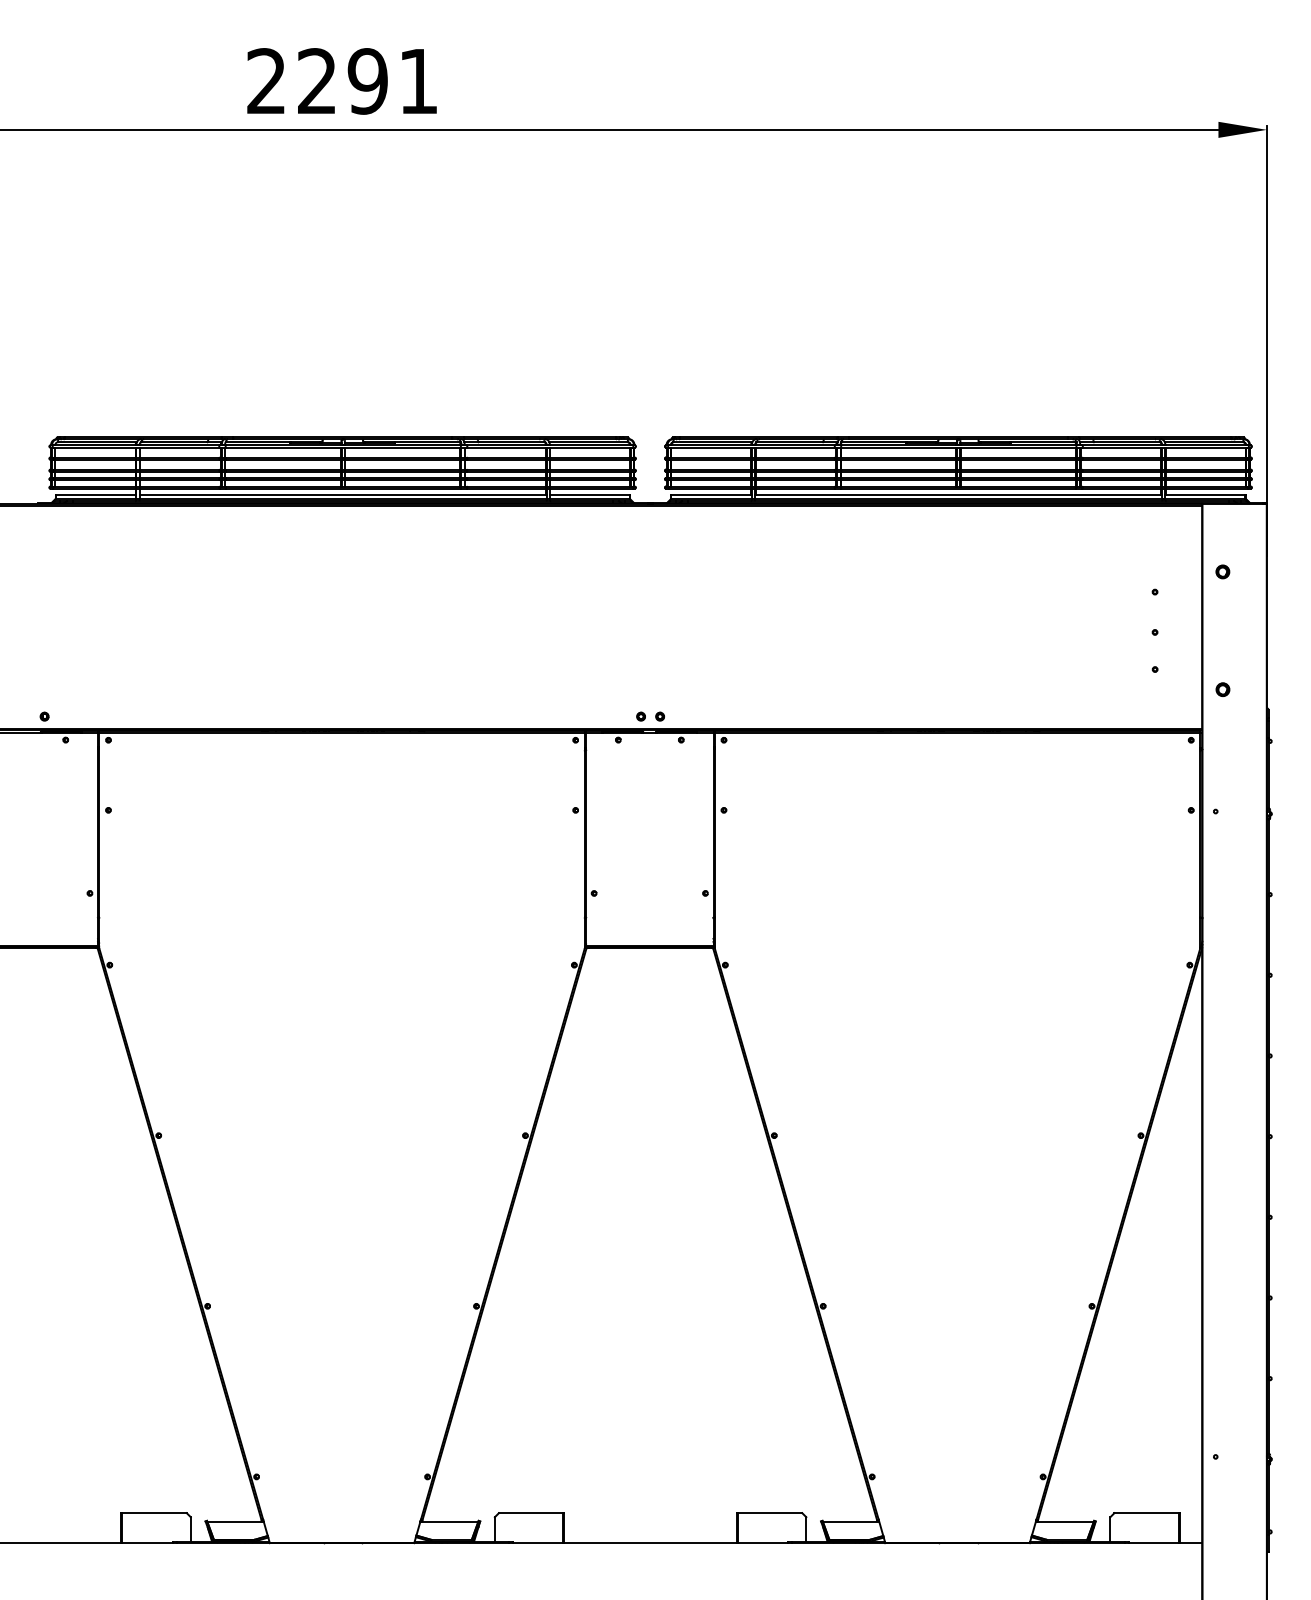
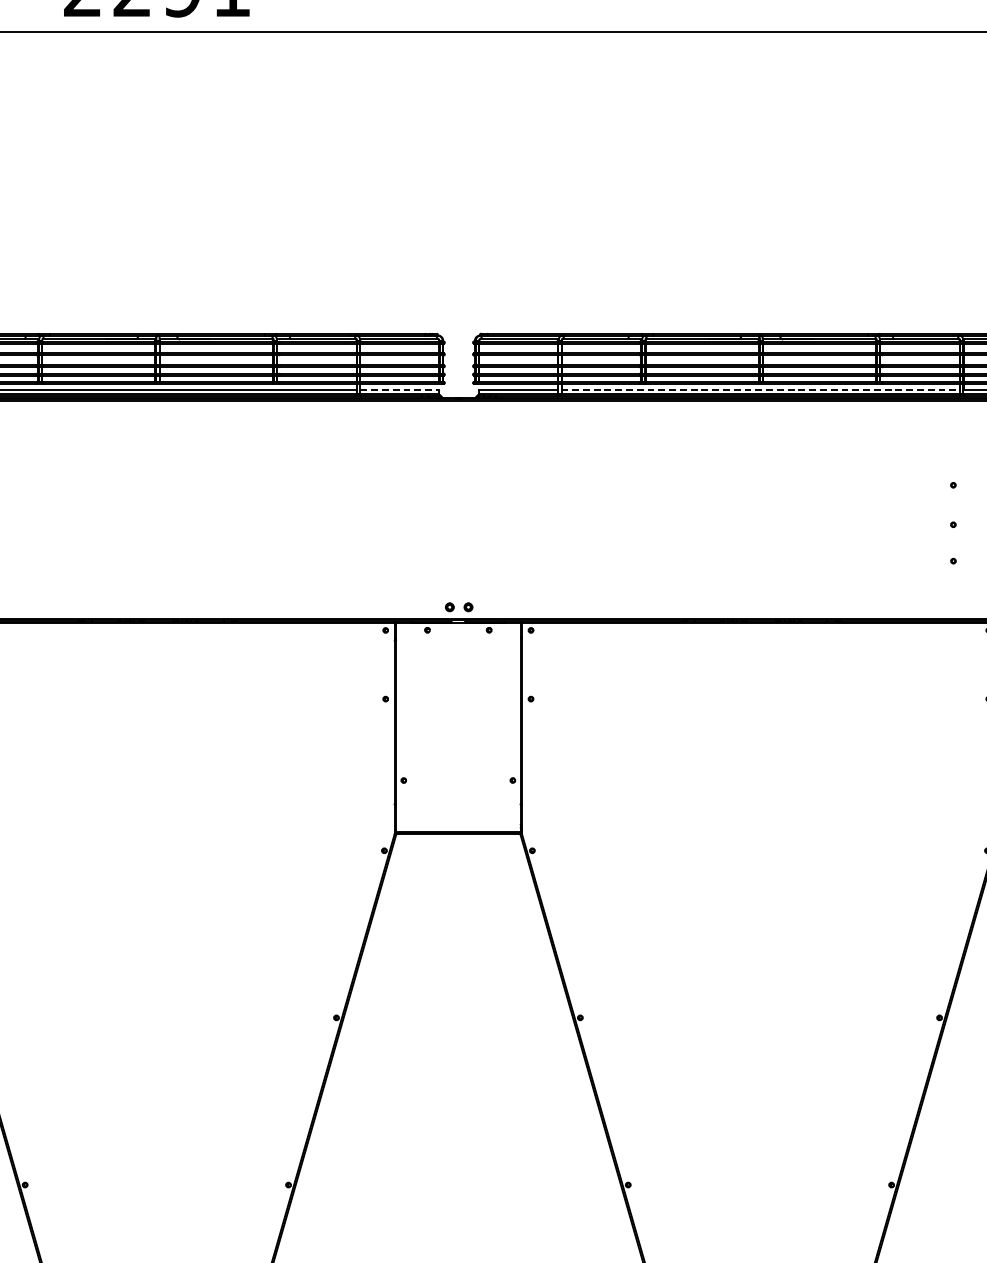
line: (590, 494) -> (400, 389), solid -> dashed
line: (958, 494) -> (760, 389), solid -> dashed

